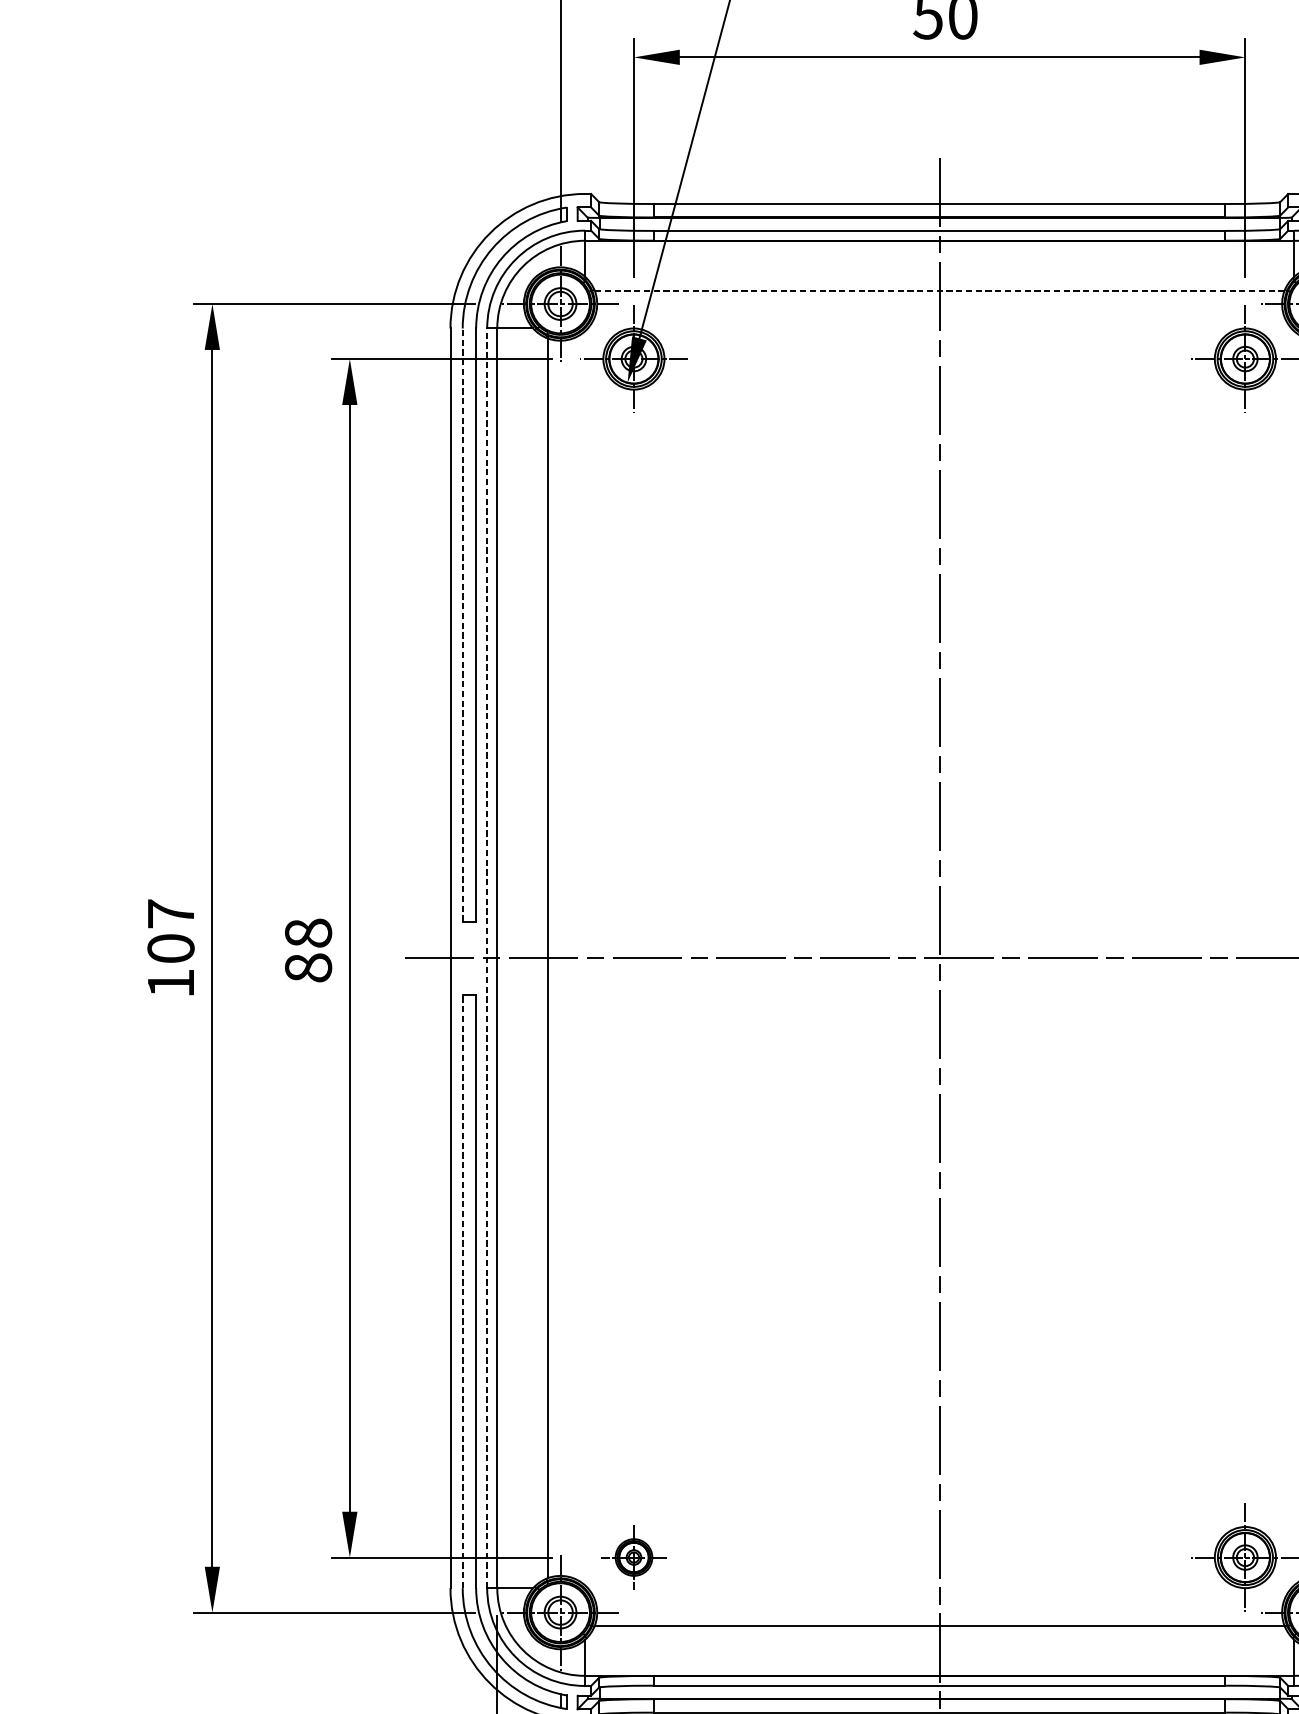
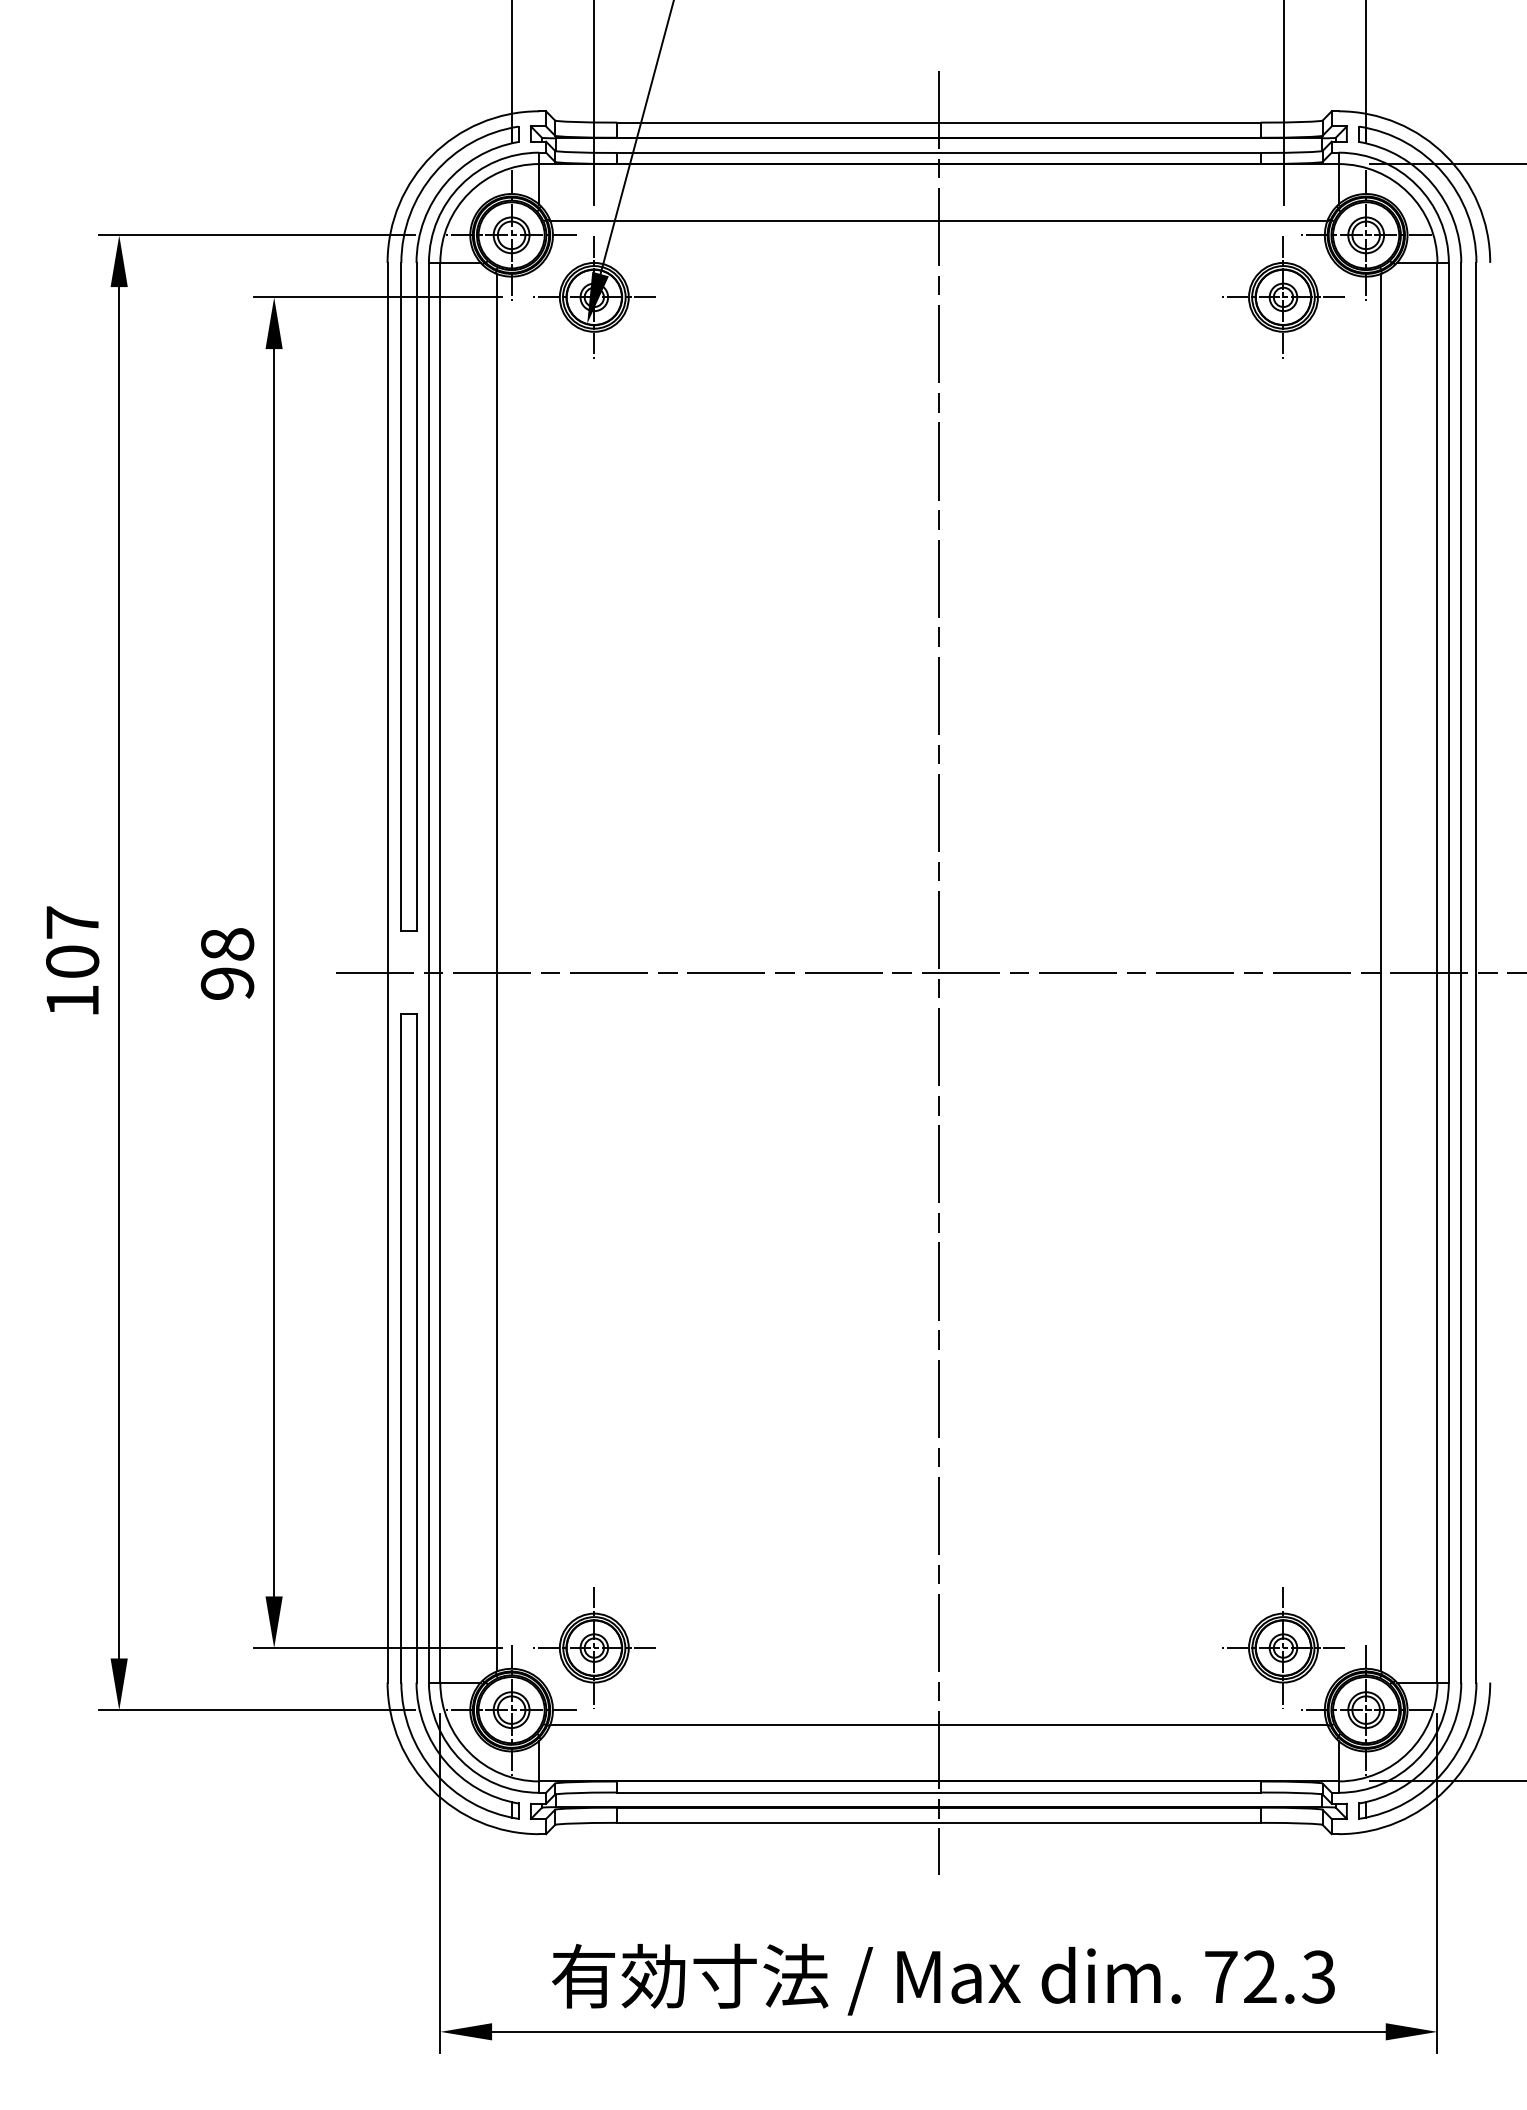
line: (939, 290) -> (938, 220), dashed -> solid
line: (462, 624) -> (401, 596), dashed -> solid
line: (486, 958) -> (428, 972), dashed -> solid
text: (308, 967) -> (227, 983), 88 -> 98
line: (462, 1290) -> (401, 1347), dashed -> solid
part: (634, 1557) -> (594, 1647), size x1.67

